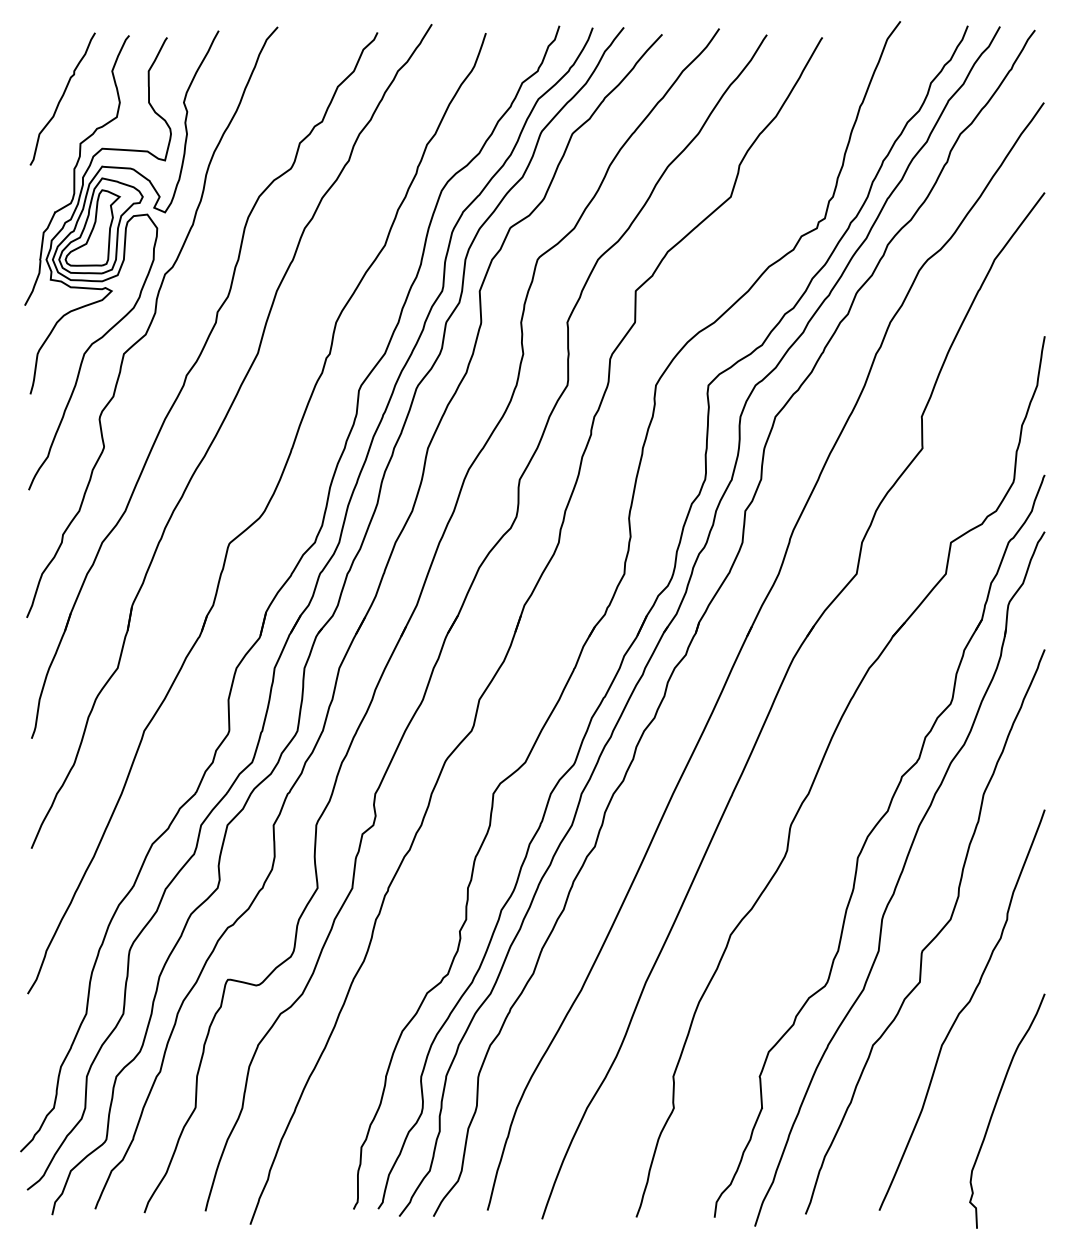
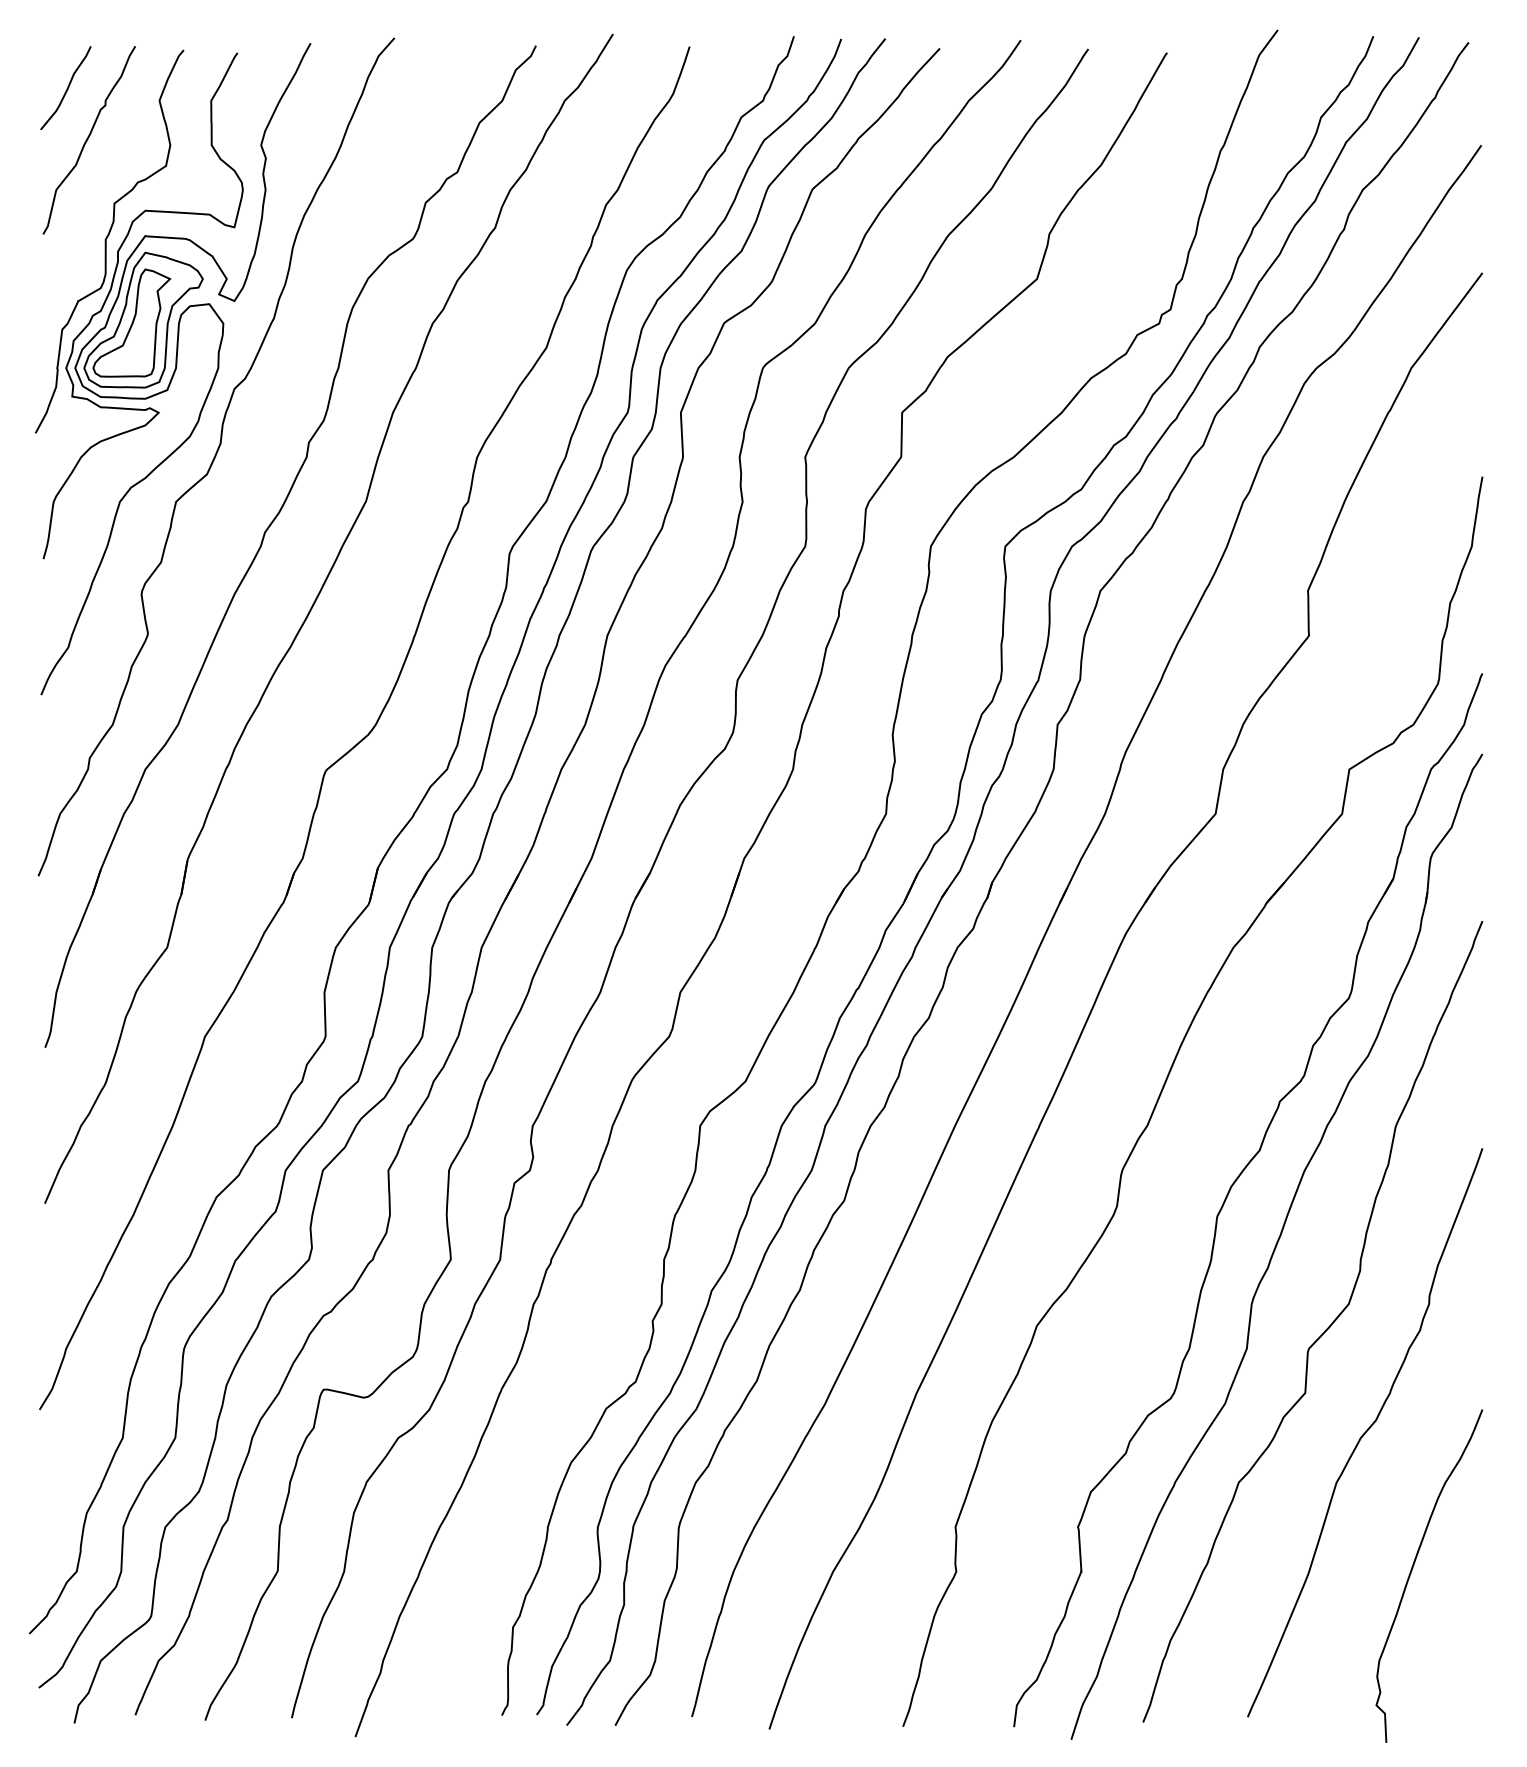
curve: (46, 62) -> (66, 88), added

